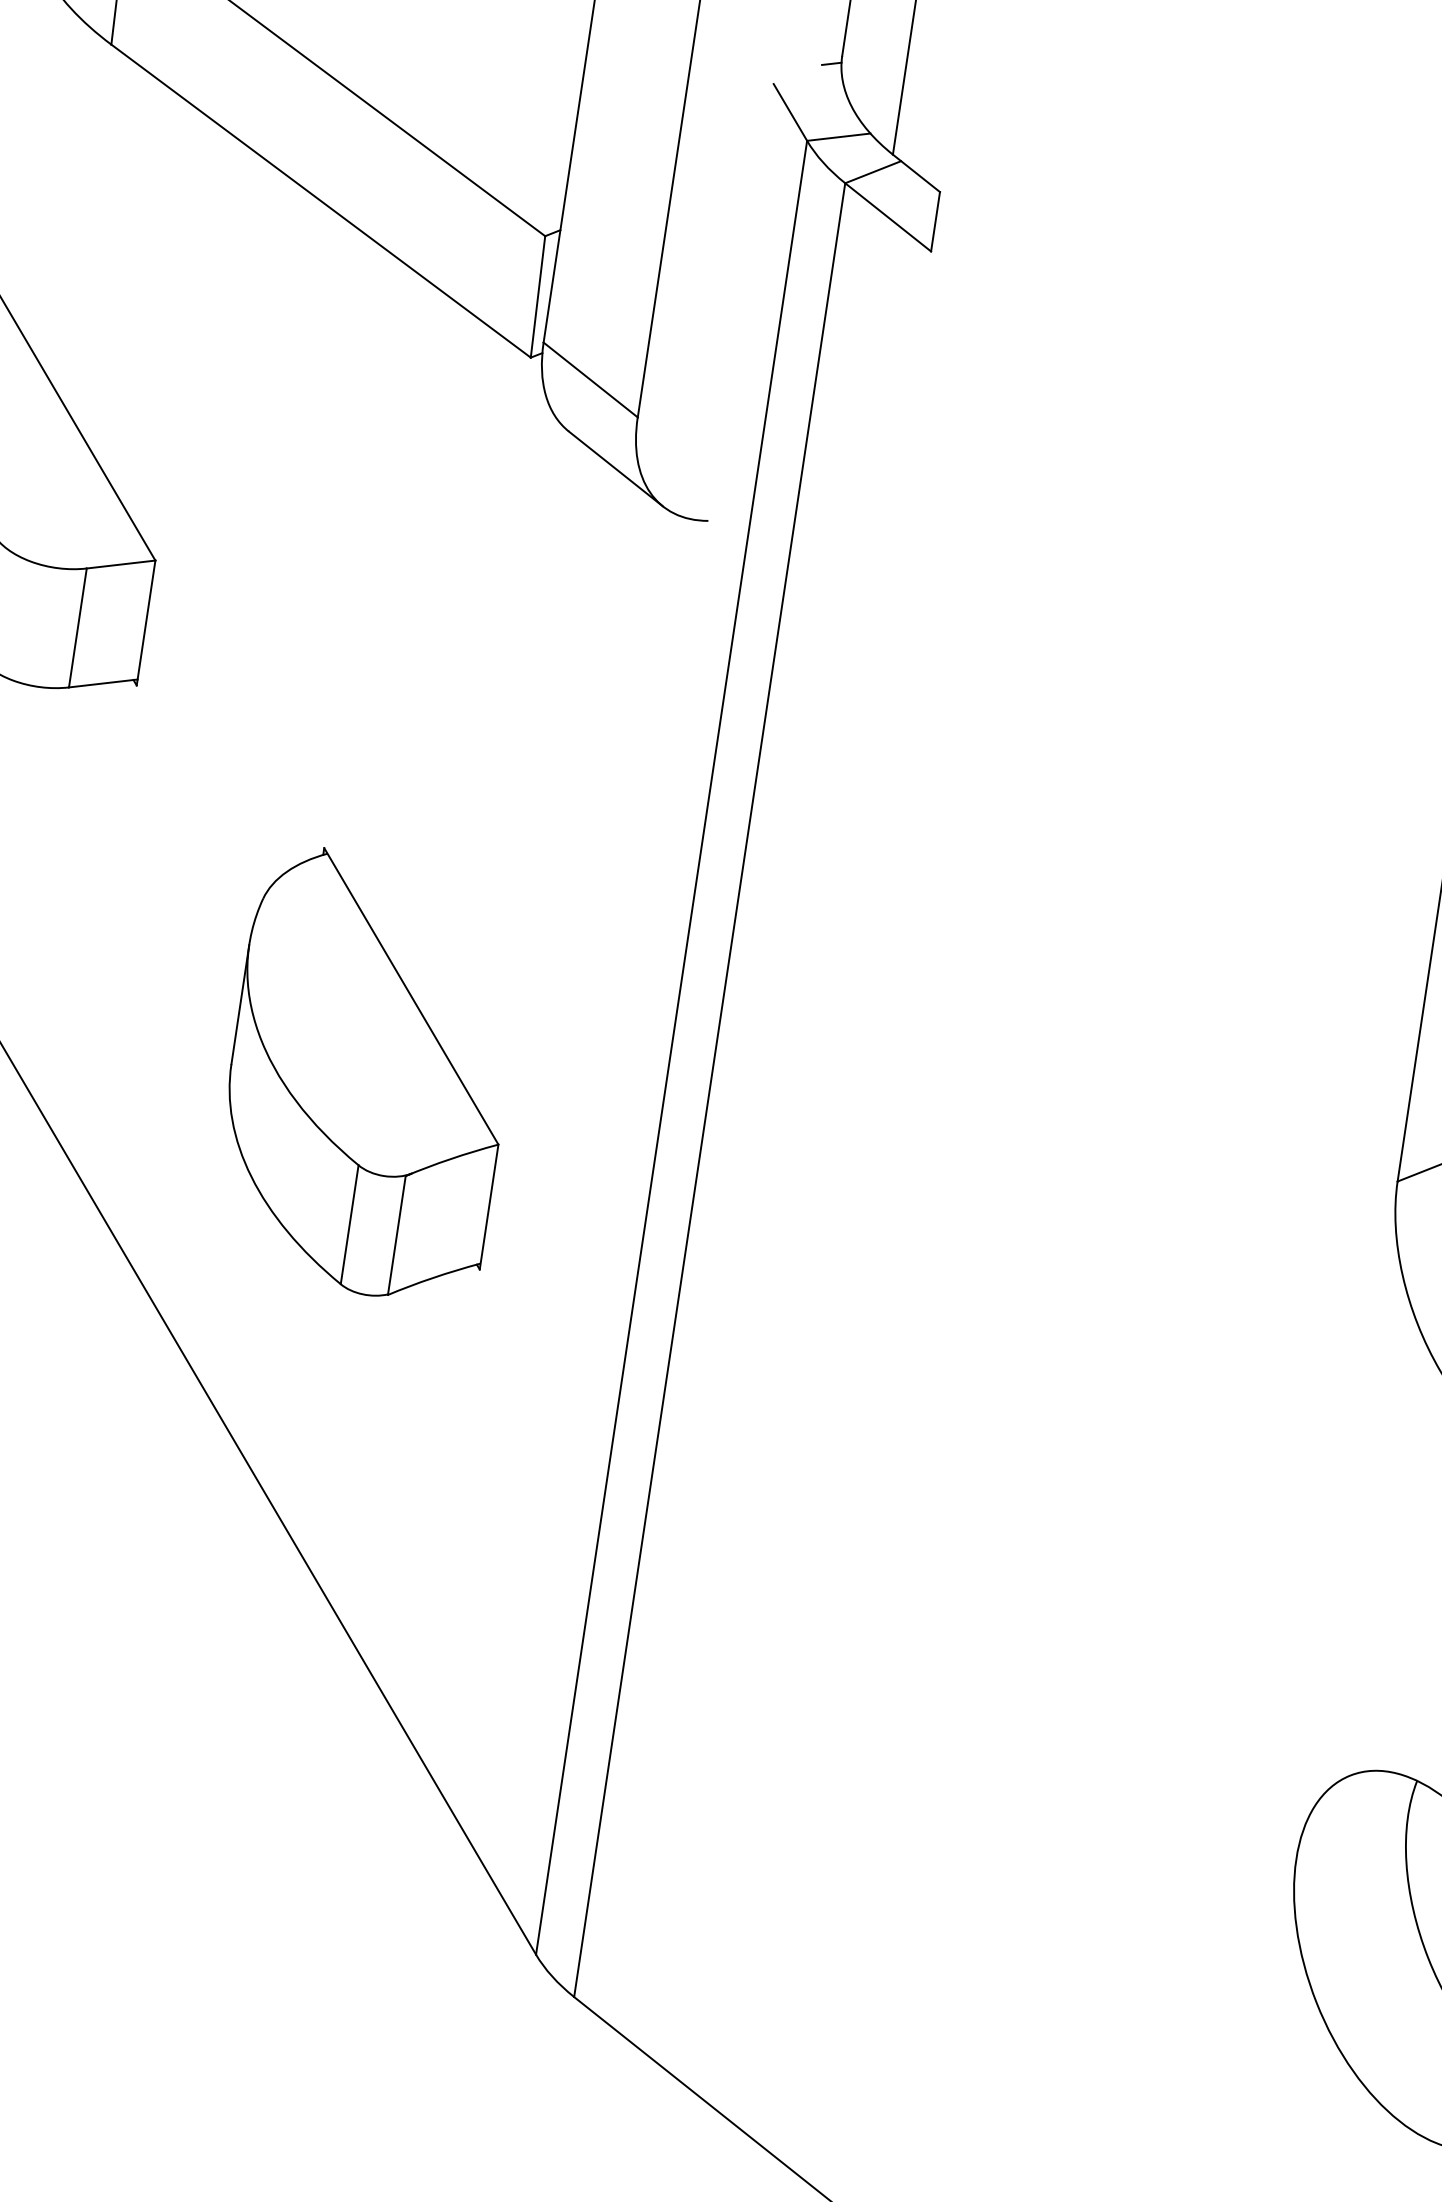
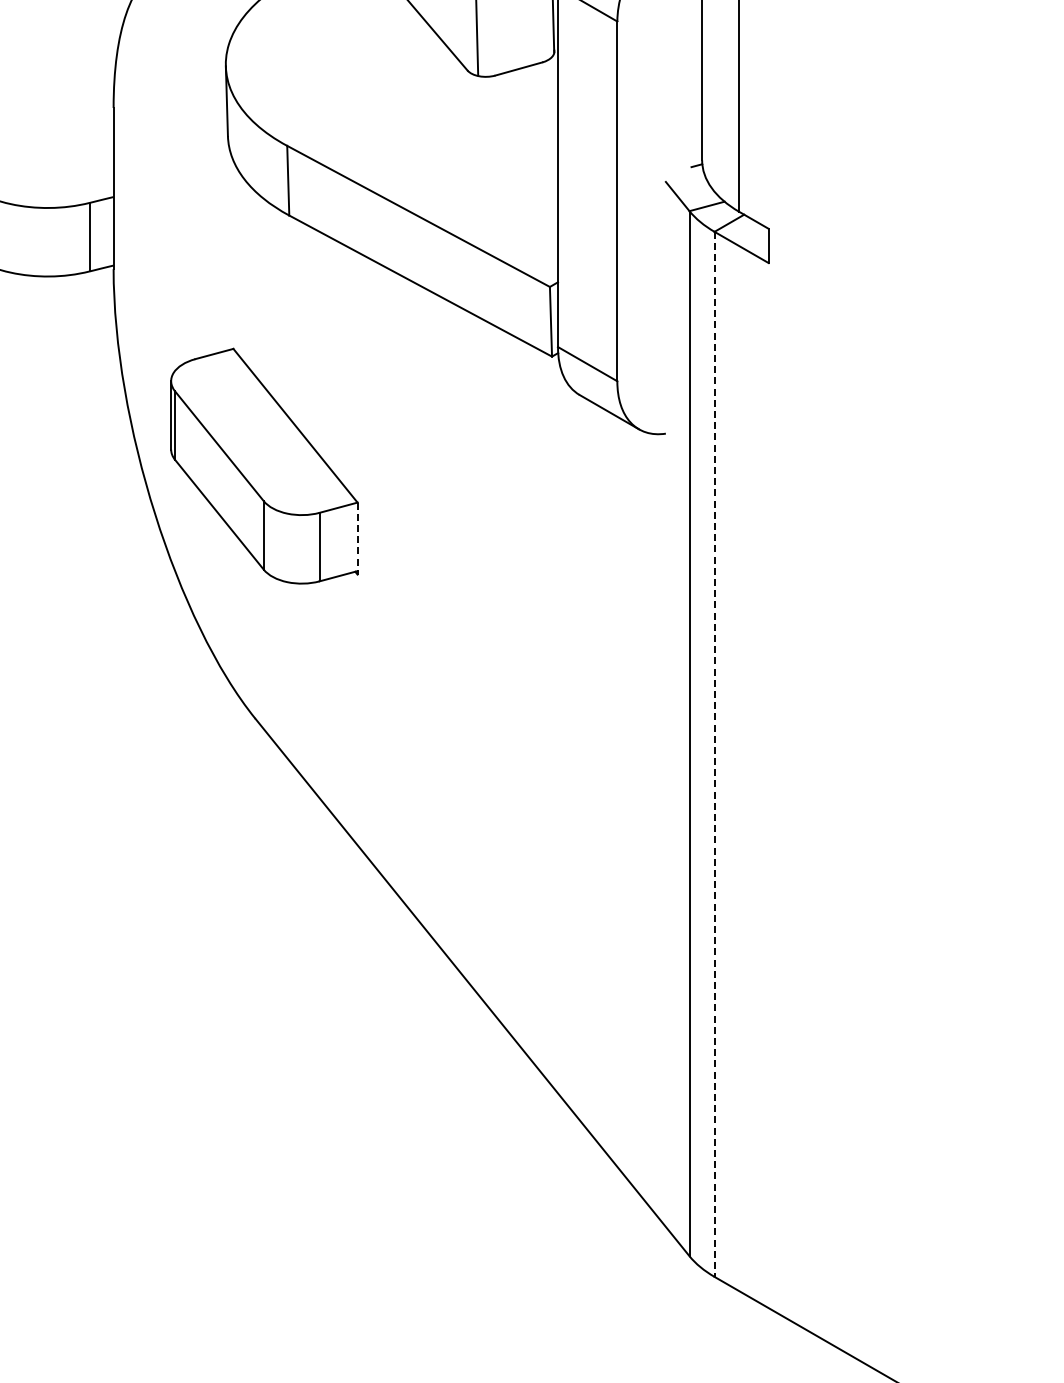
line: (145, 622) -> (357, 538), solid -> dashed
part: (369, 1074) -> (521, 774), removed
line: (709, 1090) -> (714, 754), solid -> dashed

